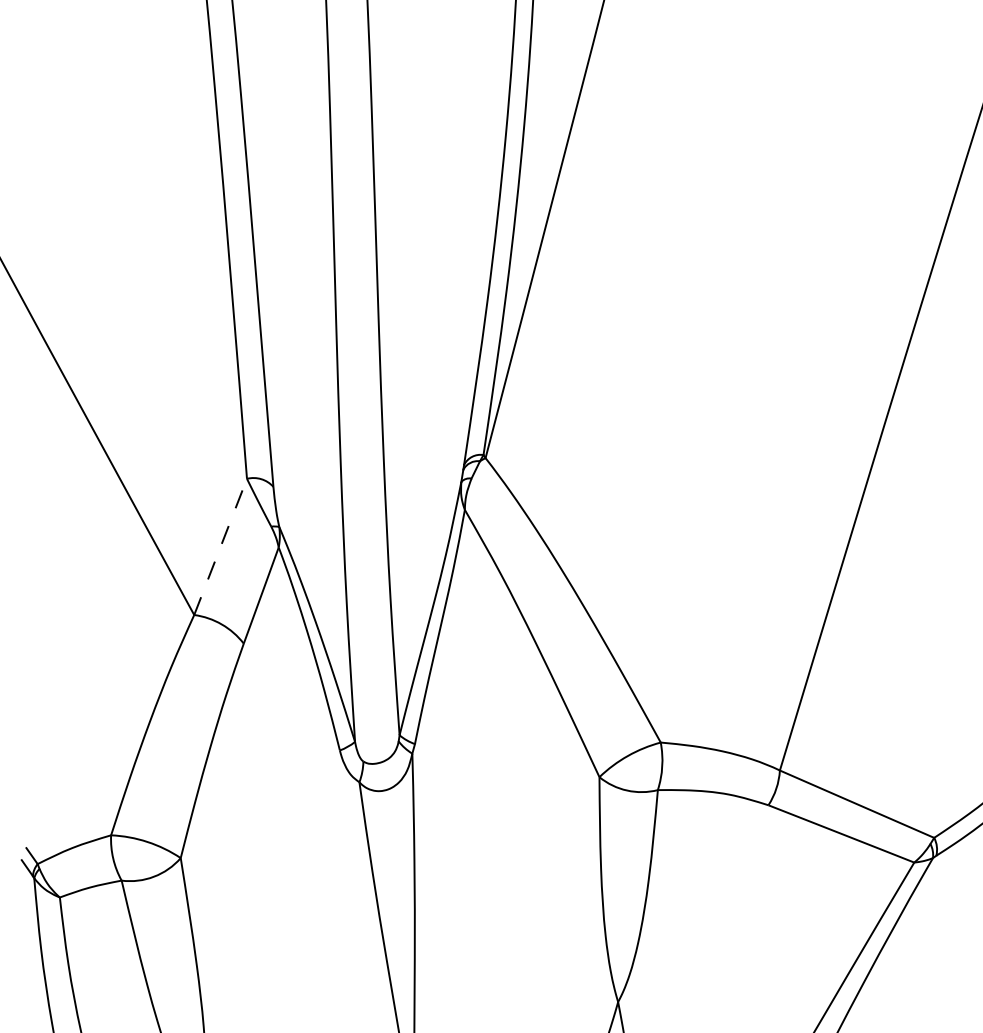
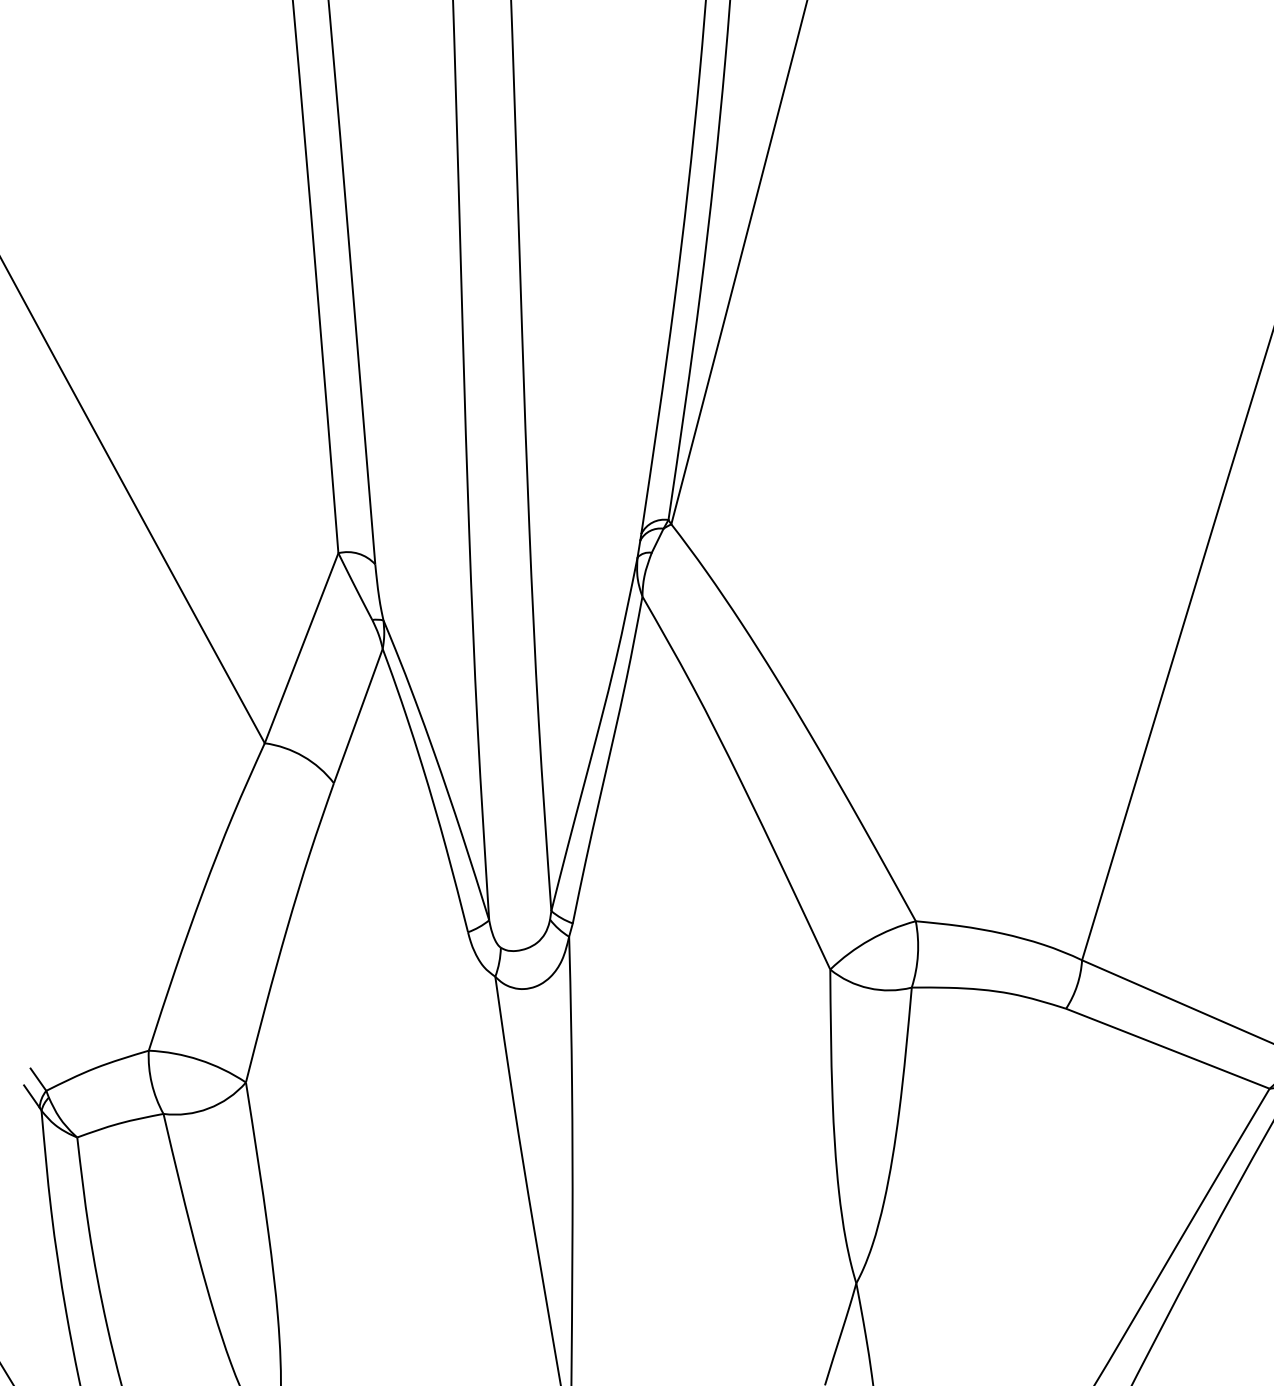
line: (220, 546) -> (301, 647), dashed -> solid

